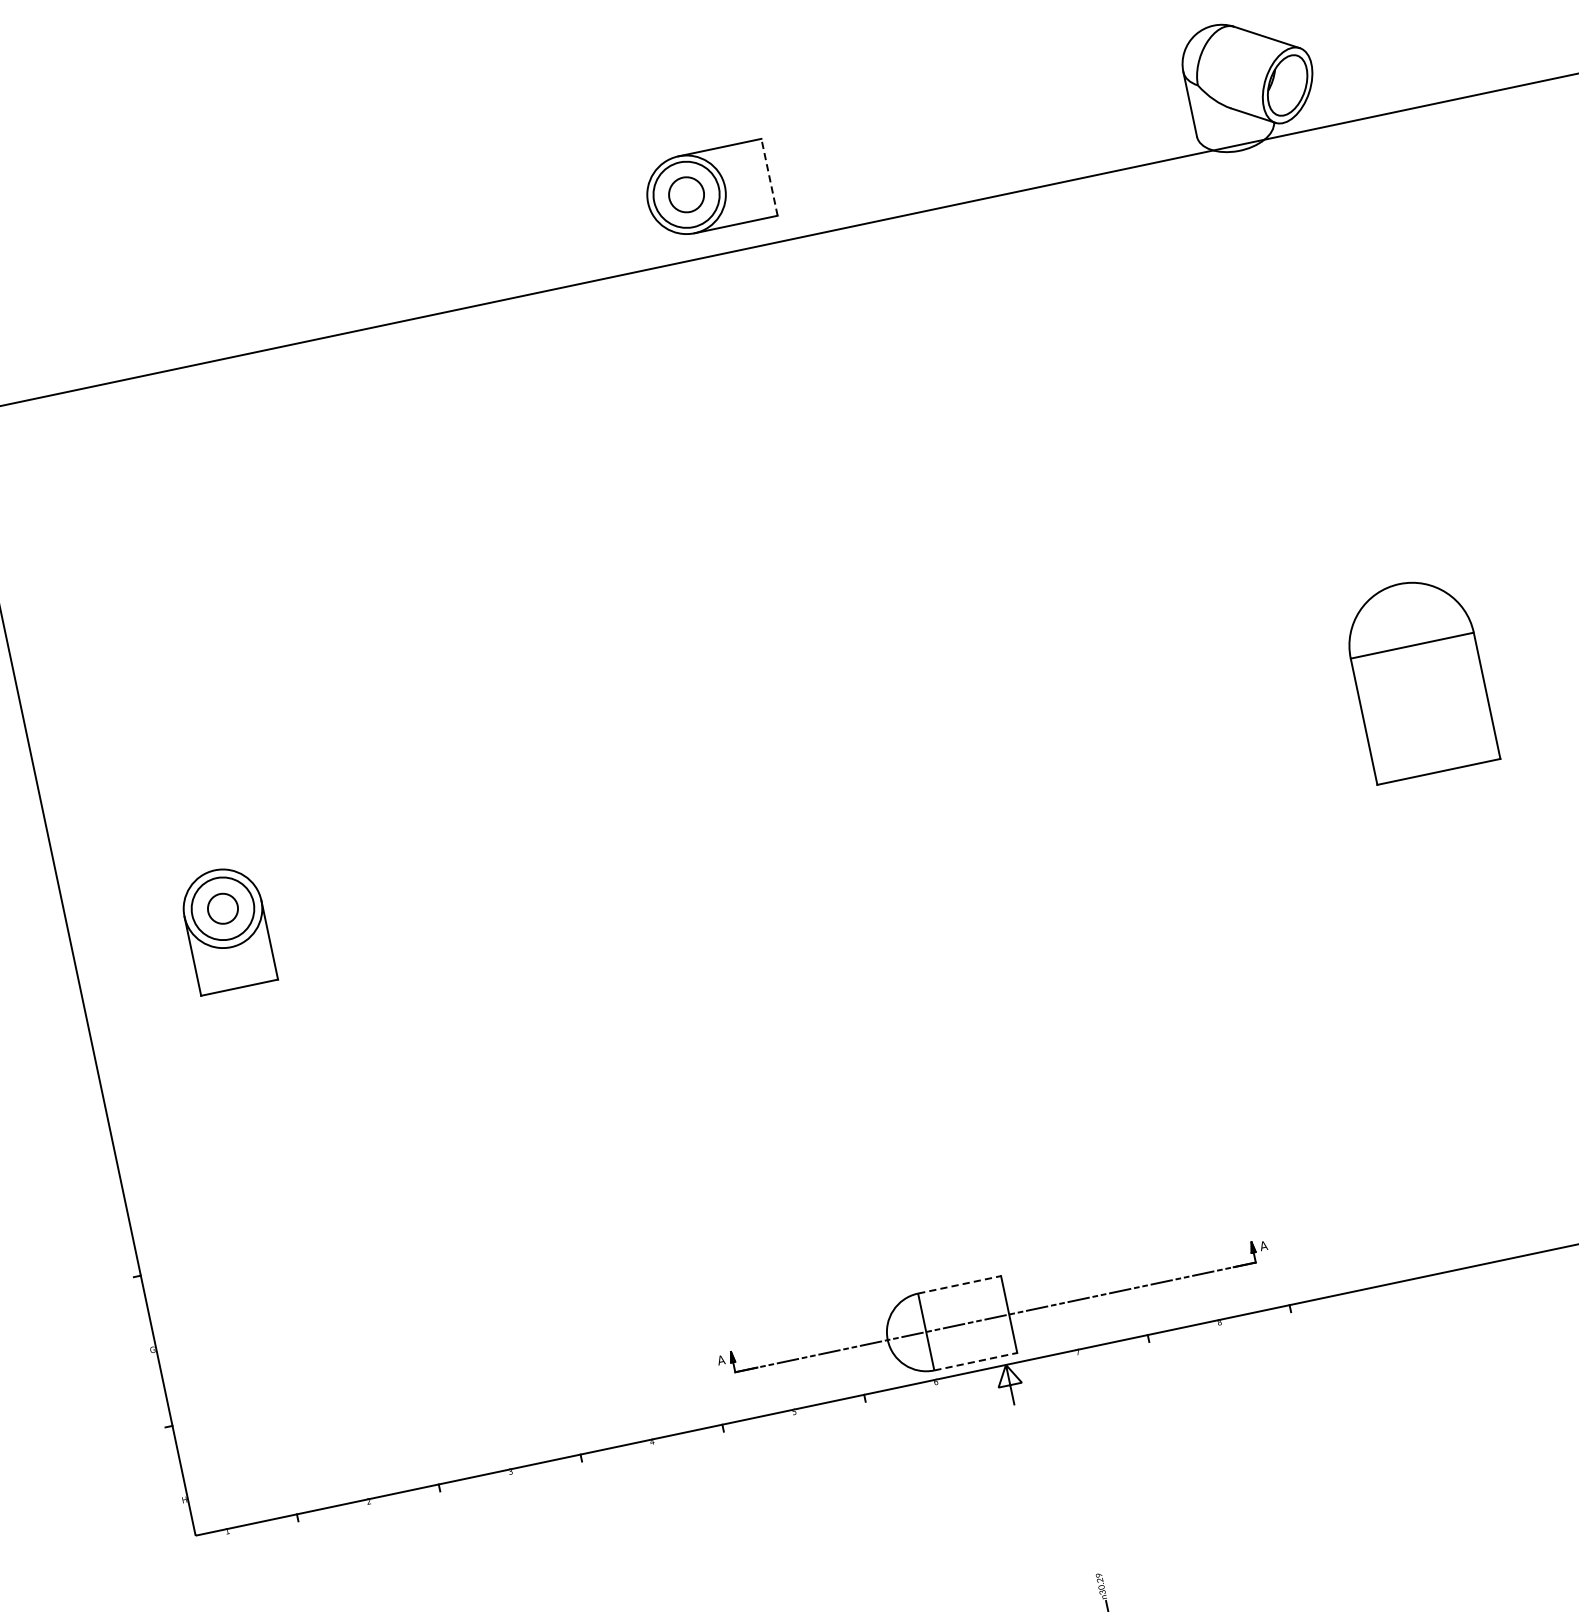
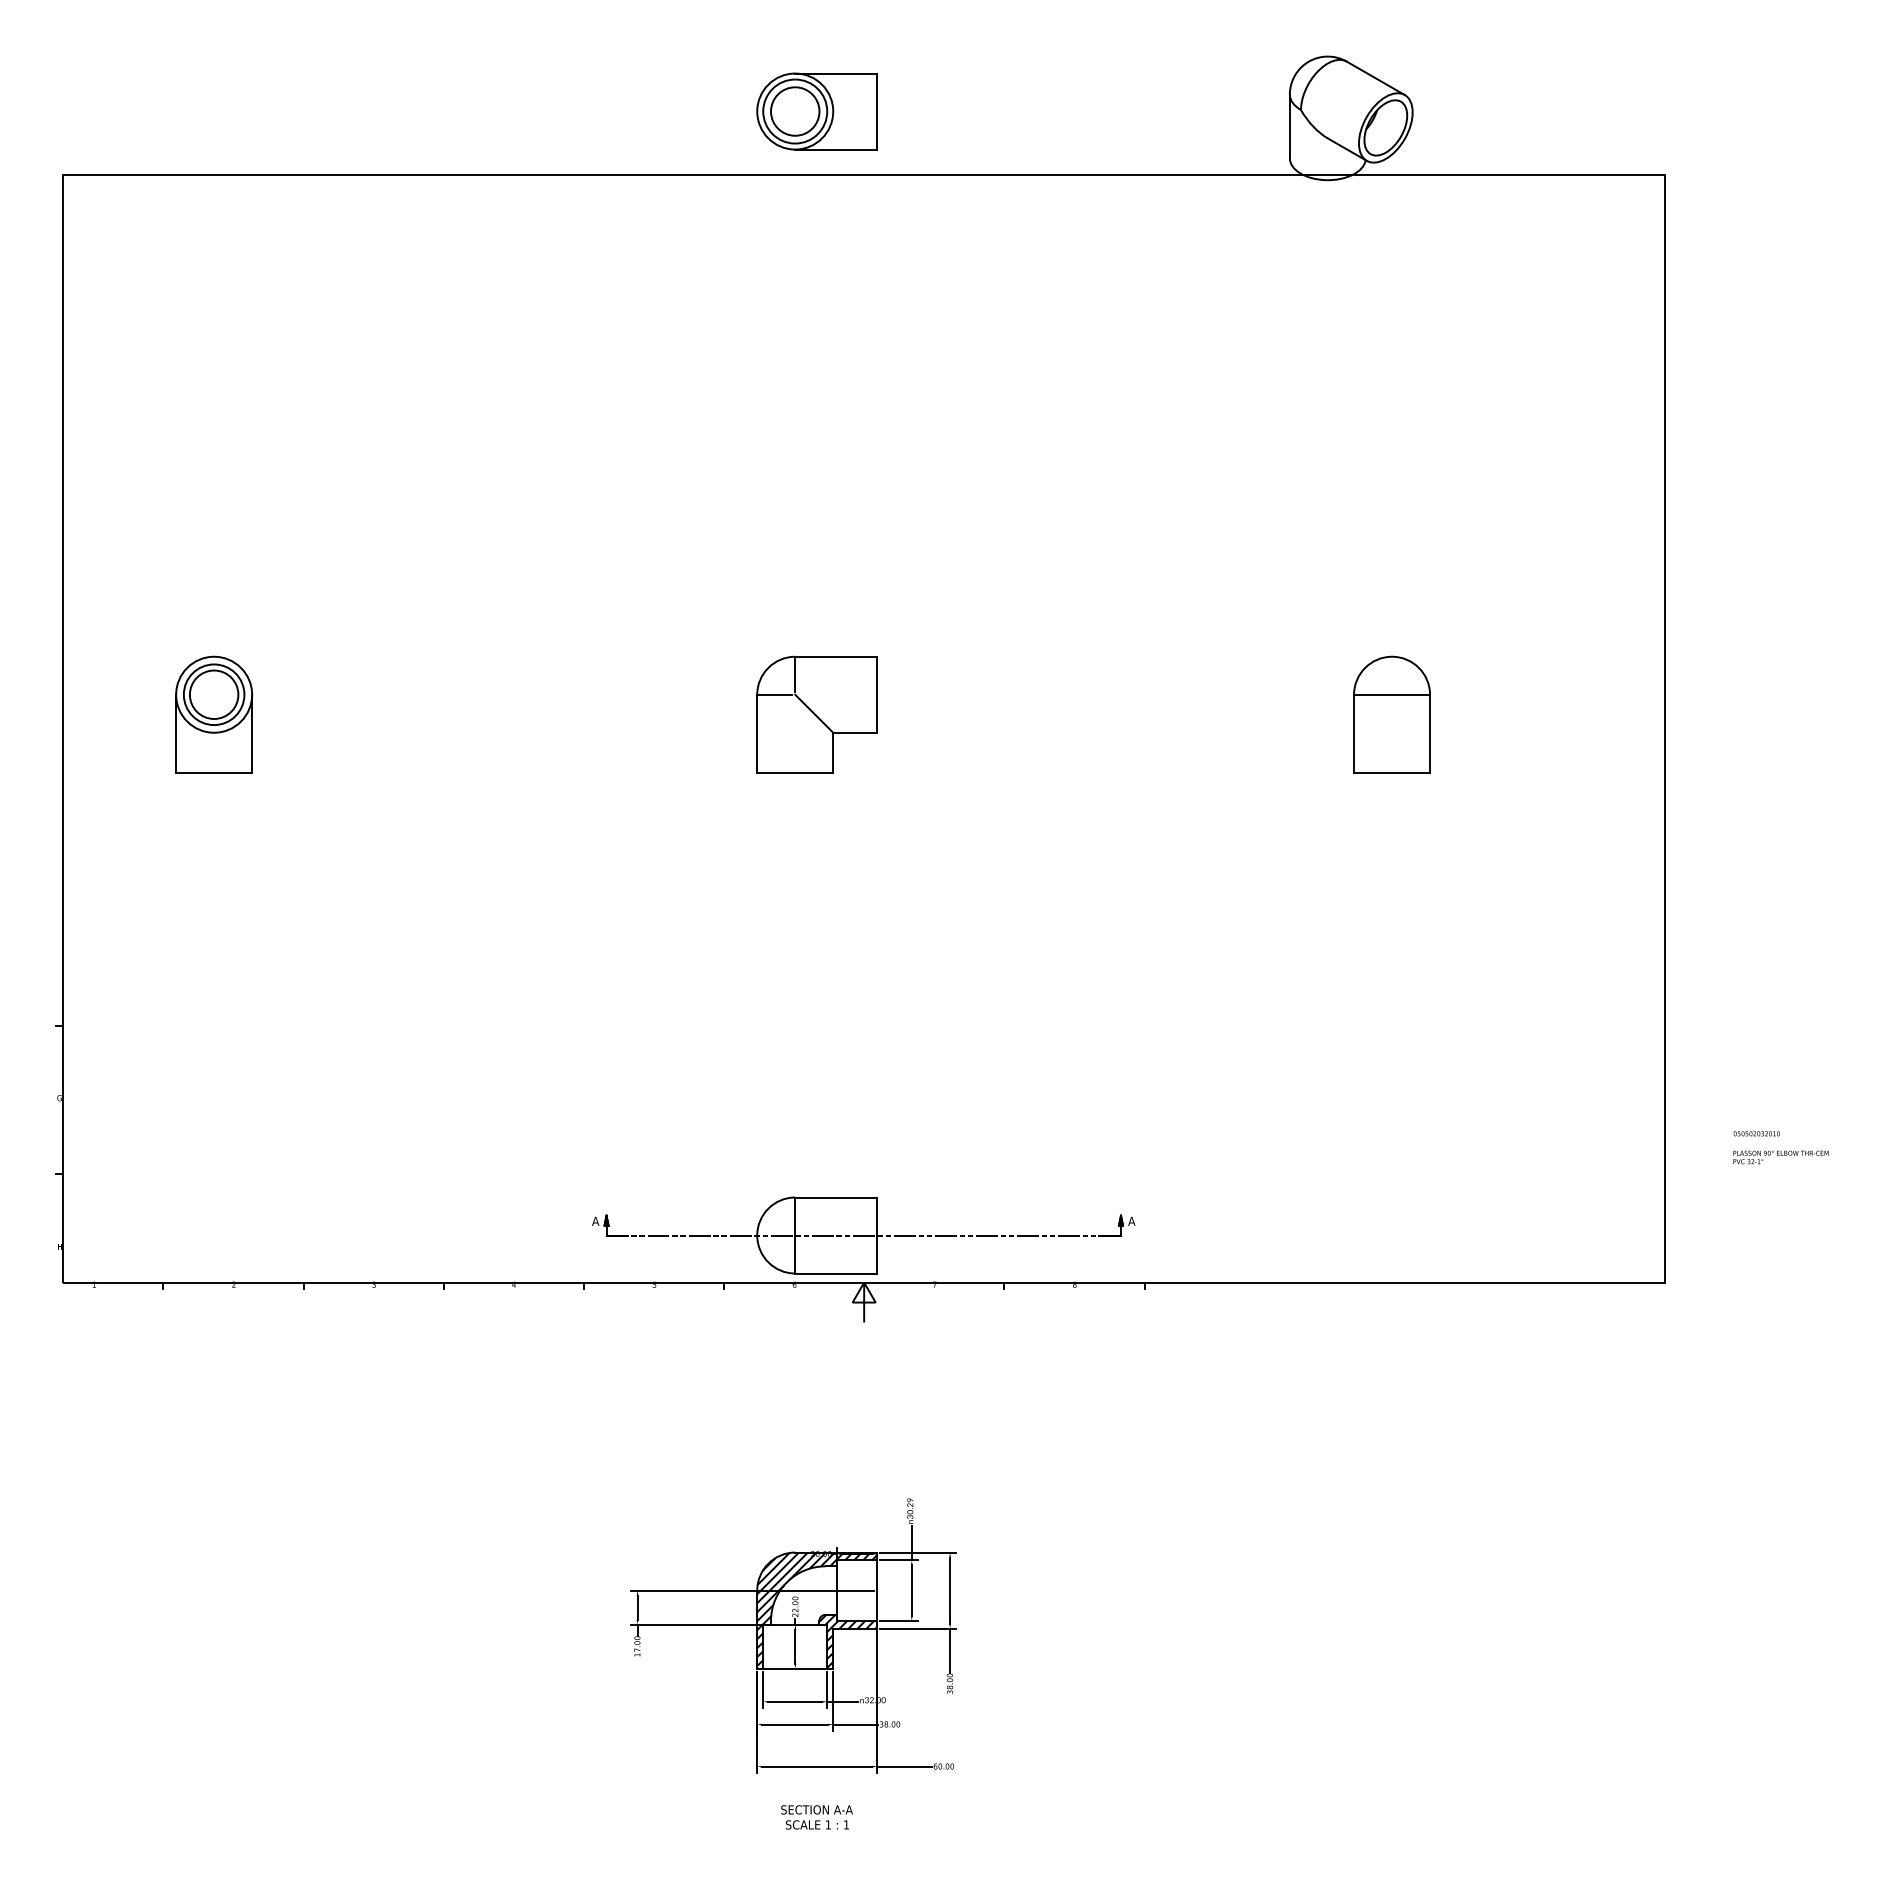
line: (769, 177) -> (877, 111), dashed -> solid
circle: (686, 194) -> (795, 111), size x1.43
part: (1418, 677) -> (1391, 714), size x0.62
part: (836, 800) -> (816, 714), added
circle: (222, 908) -> (213, 694), size x1.67
line: (959, 1284) -> (836, 1197), dashed -> solid
line: (976, 1361) -> (836, 1273), dashed -> solid

